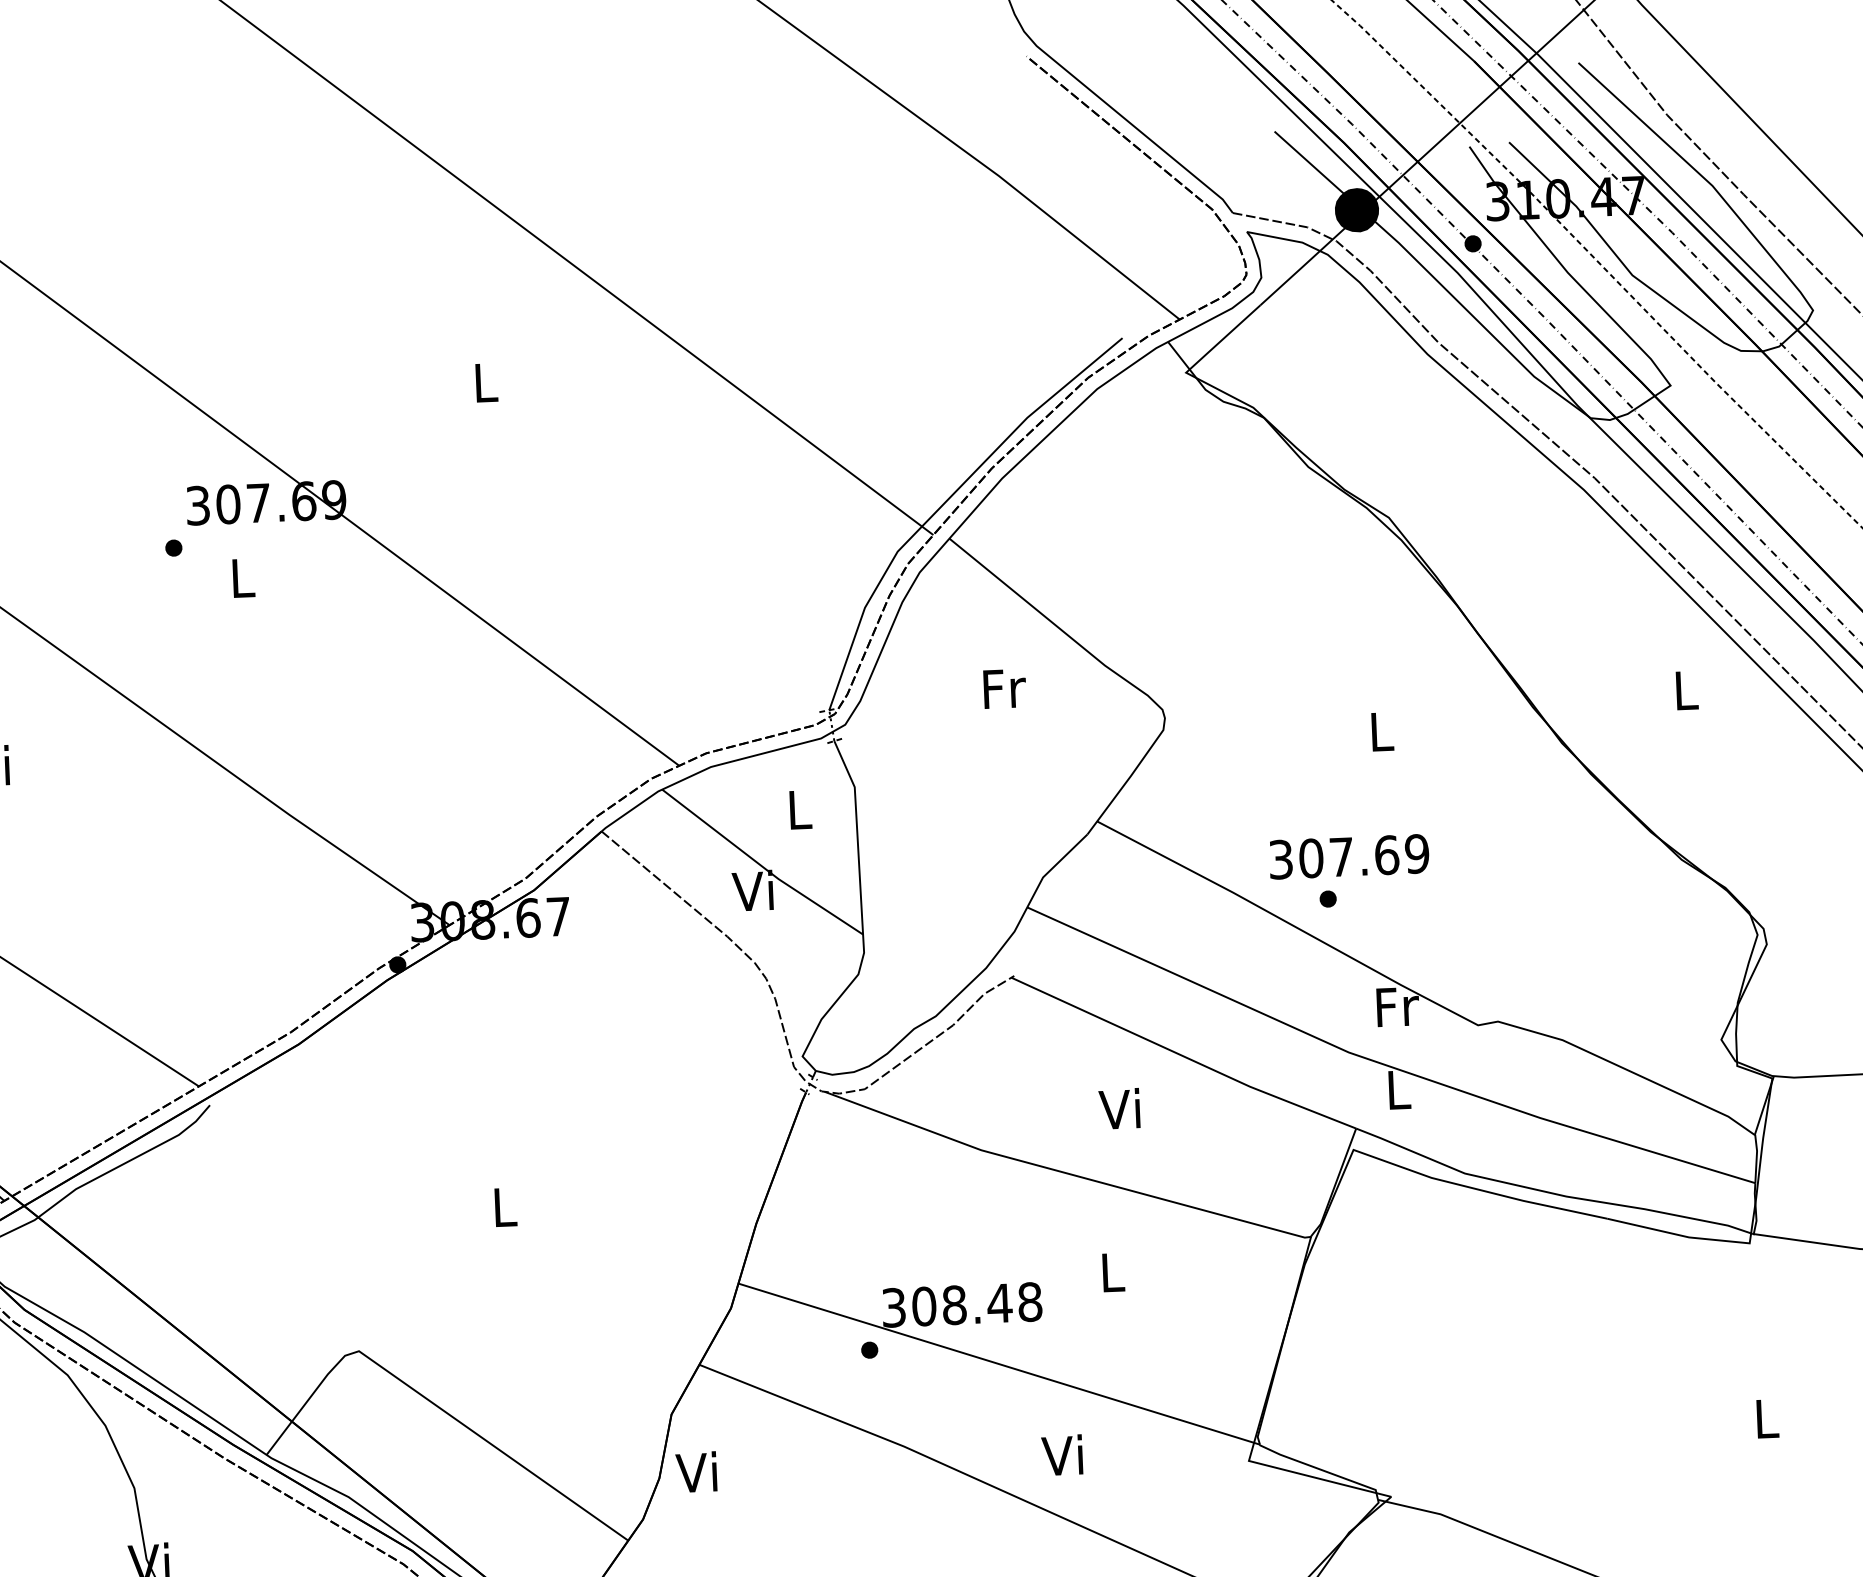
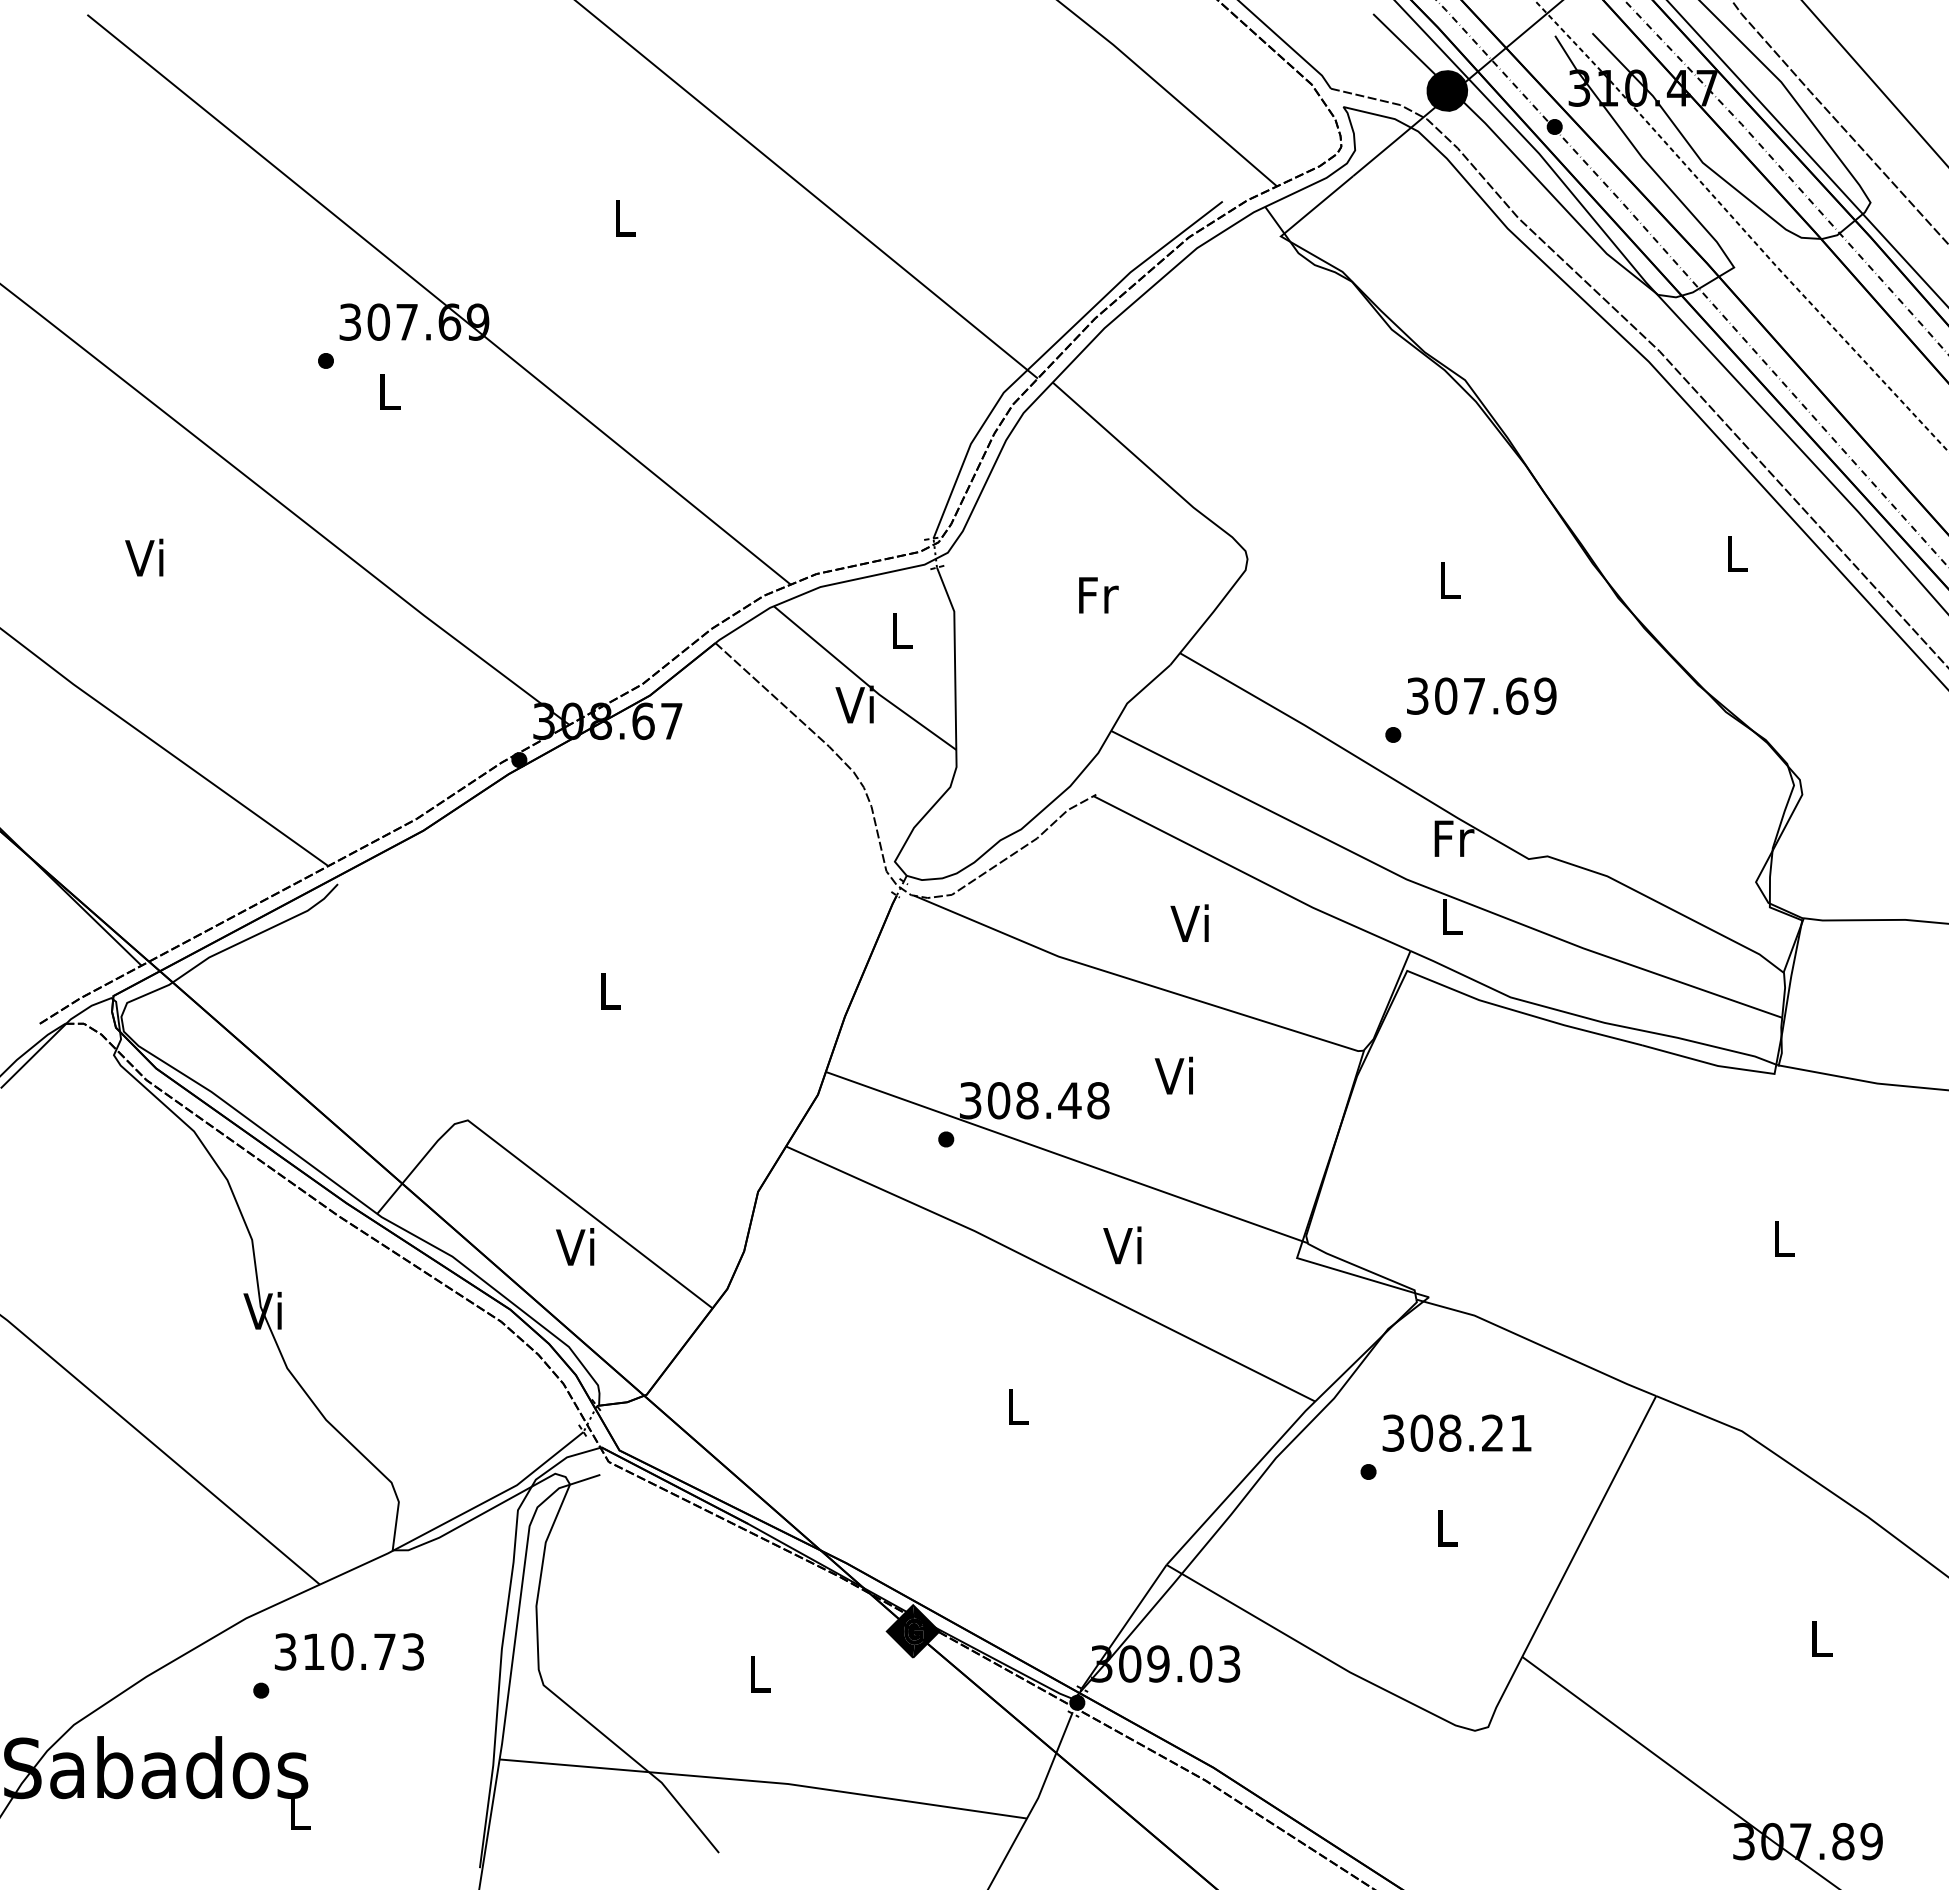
text: (1004, 688) -> (1098, 595), moved
text: (1349, 856) -> (1481, 695), moved
text: (1109, 1271) -> (1173, 1075), L -> Vi
text: (696, 1471) -> (575, 1246), moved

